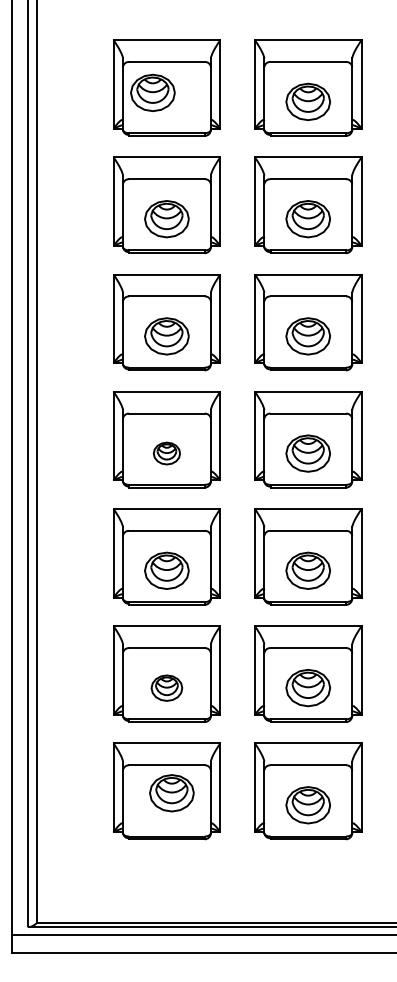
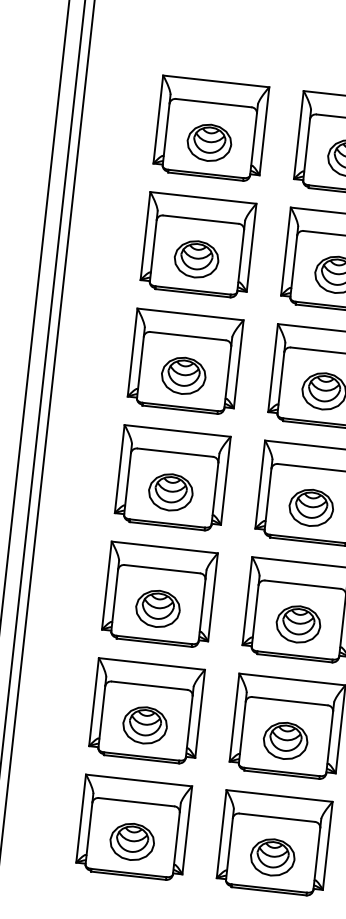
part: (152, 92) -> (209, 142), moved
part: (166, 453) -> (170, 492), size x1.67
part: (166, 688) -> (144, 725), size x1.43
part: (171, 793) -> (131, 842), moved

